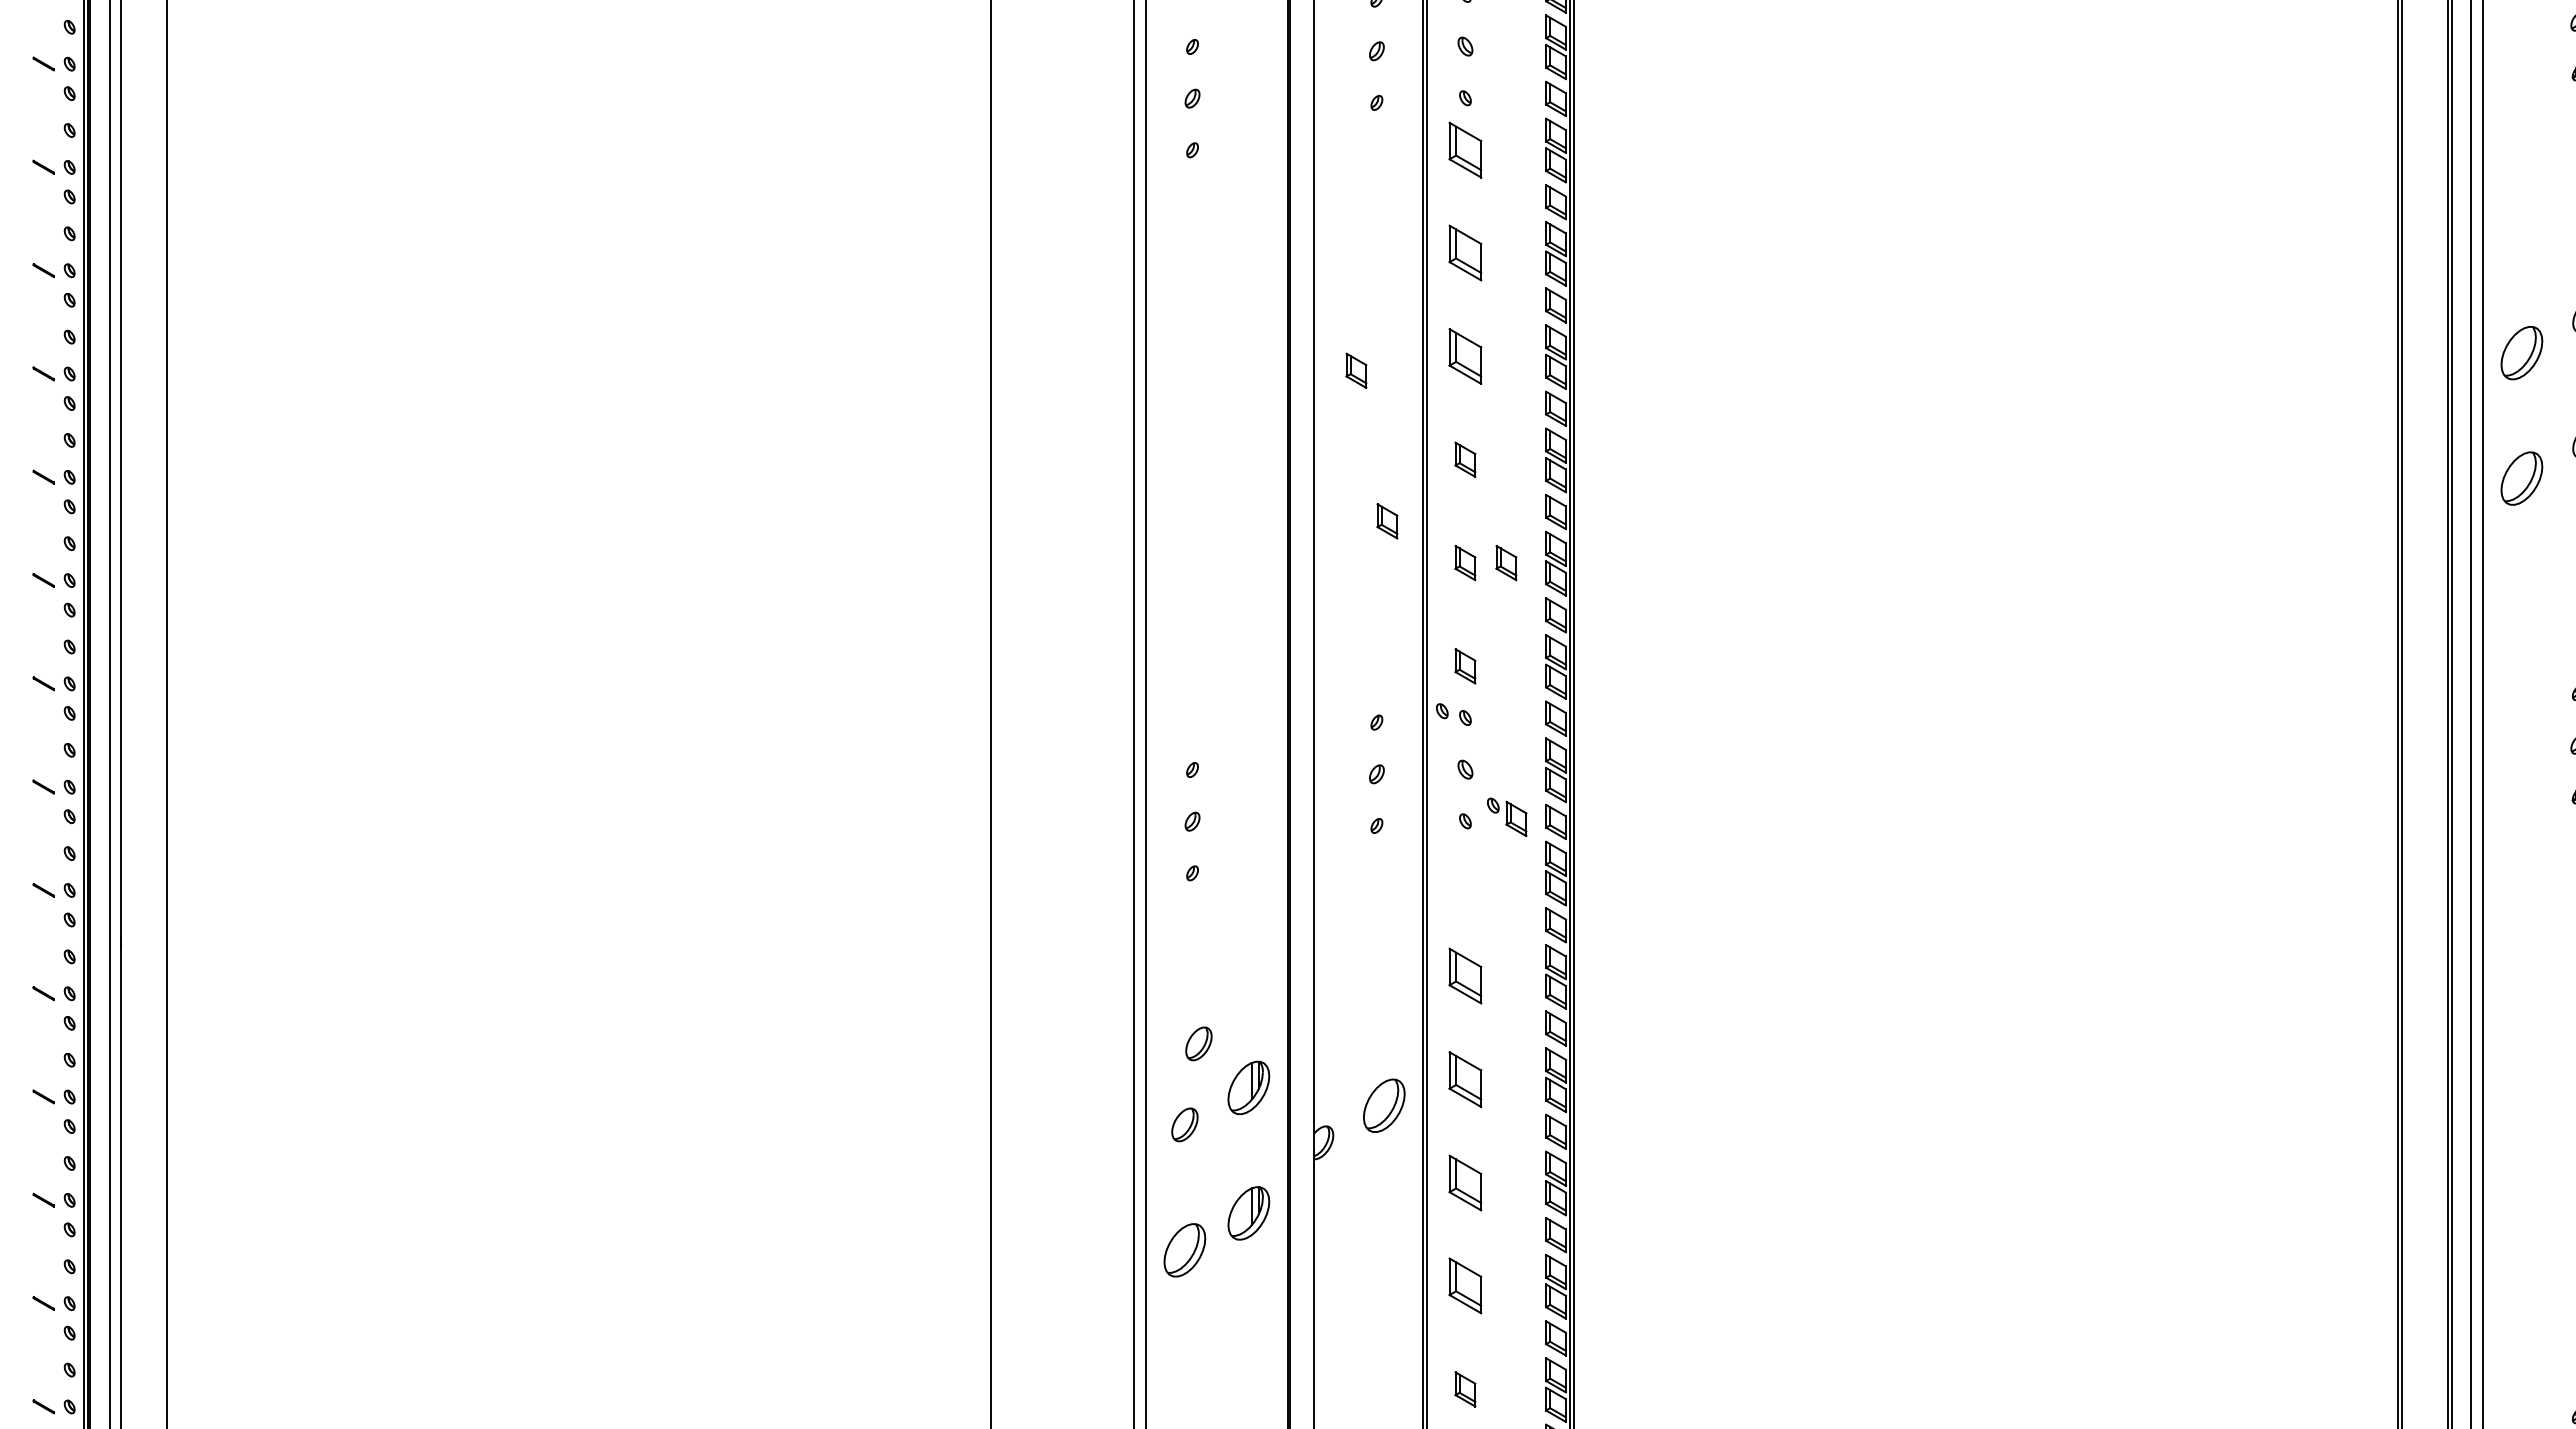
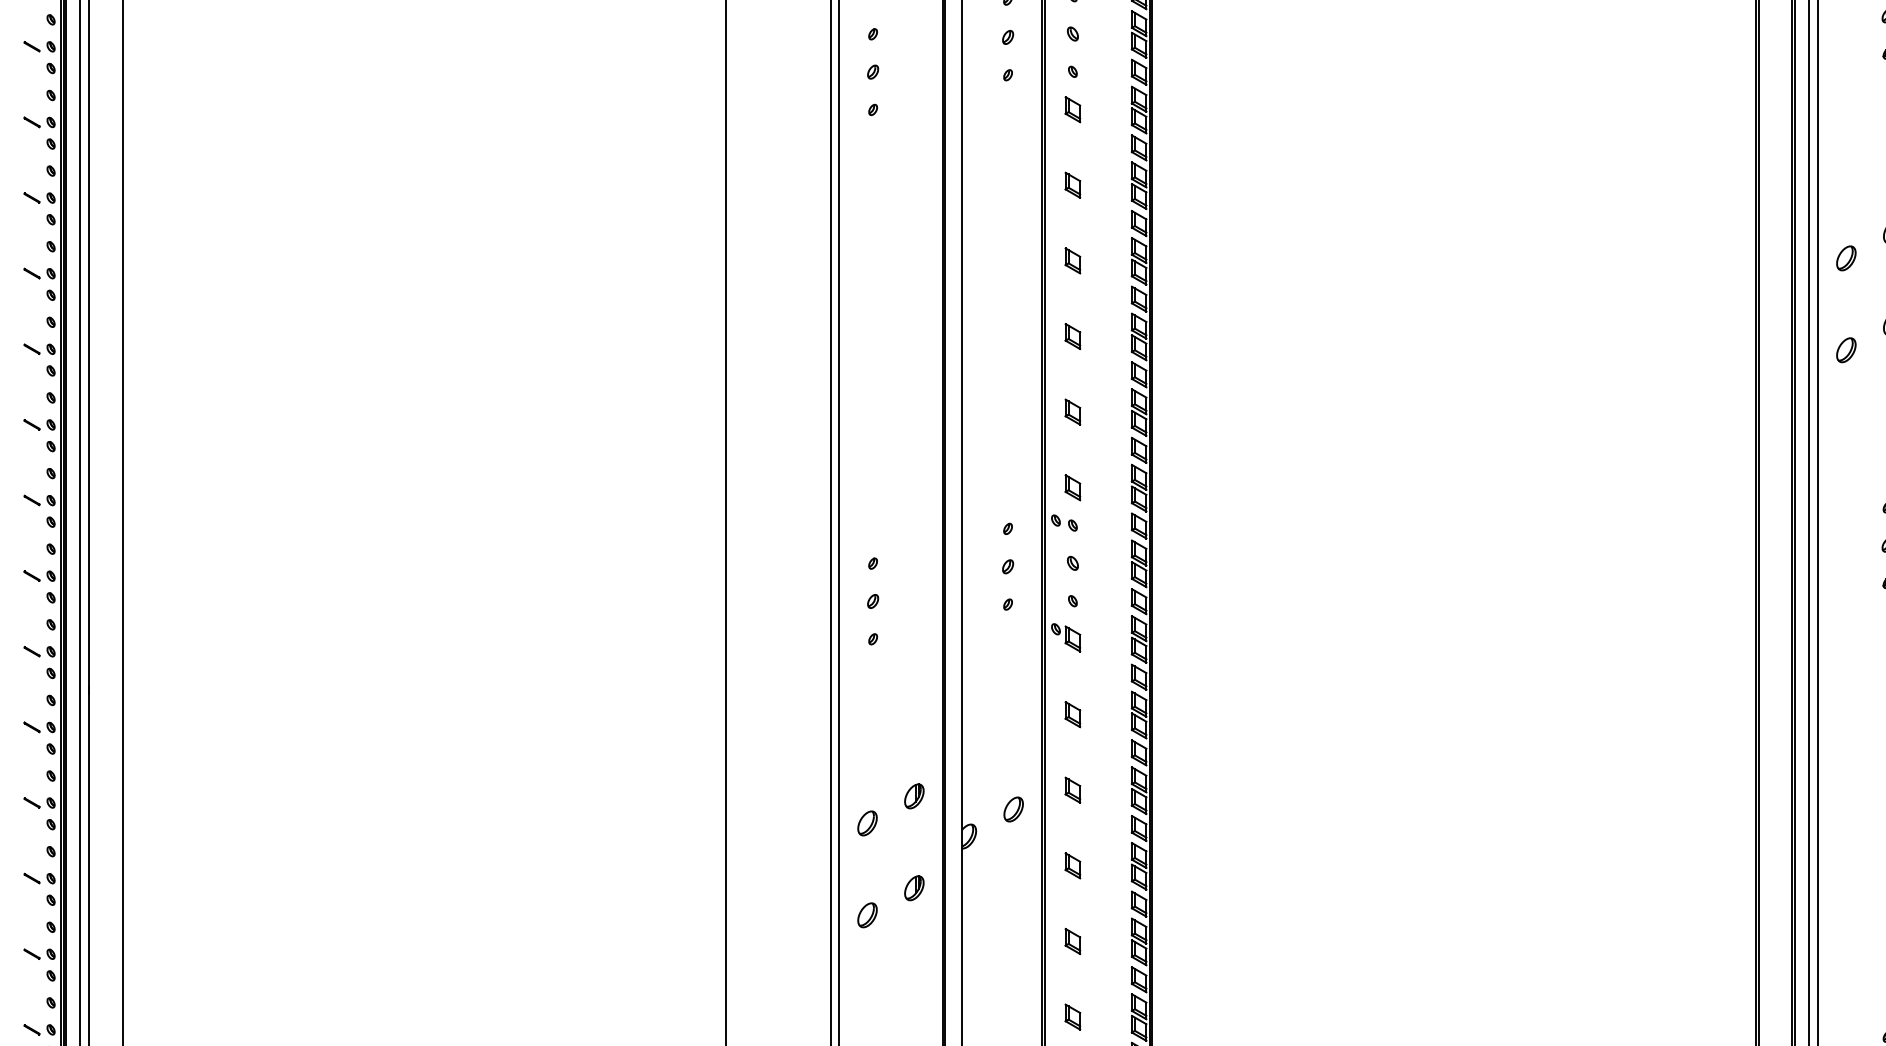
part: (1465, 149) -> (1072, 109), size x0.62
part: (1465, 253) -> (1072, 185), size x0.62
part: (2521, 352) -> (1846, 257), size x0.62
part: (1465, 356) -> (1072, 260), size x0.62
part: (1356, 370) -> (993, 271), removed
part: (2521, 478) -> (1846, 350), size x0.62
part: (1387, 521) -> (1015, 381), removed
part: (1506, 563) -> (1102, 412), removed
part: (1507, 817) -> (1066, 637), moved
part: (1465, 976) -> (1072, 714), size x0.62
part: (1198, 1043) -> (877, 763), removed
part: (1465, 1079) -> (1072, 790), size x0.62
part: (1248, 1087) -> (914, 796), size x0.62
part: (1384, 1105) -> (1013, 809), size x0.62
part: (1465, 1182) -> (1072, 865), size x0.62
part: (1248, 1213) -> (914, 888), size x0.62
part: (1184, 1250) -> (867, 915), size x0.62
part: (1465, 1286) -> (1072, 941), size x0.62

